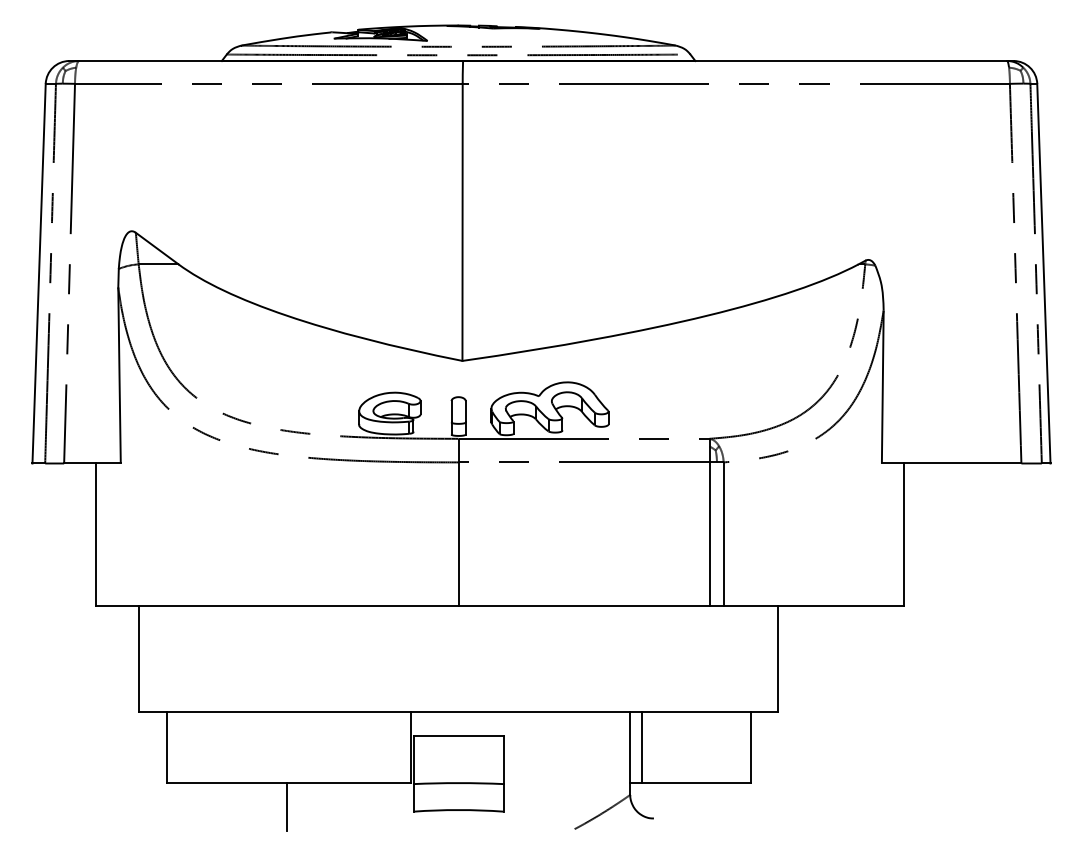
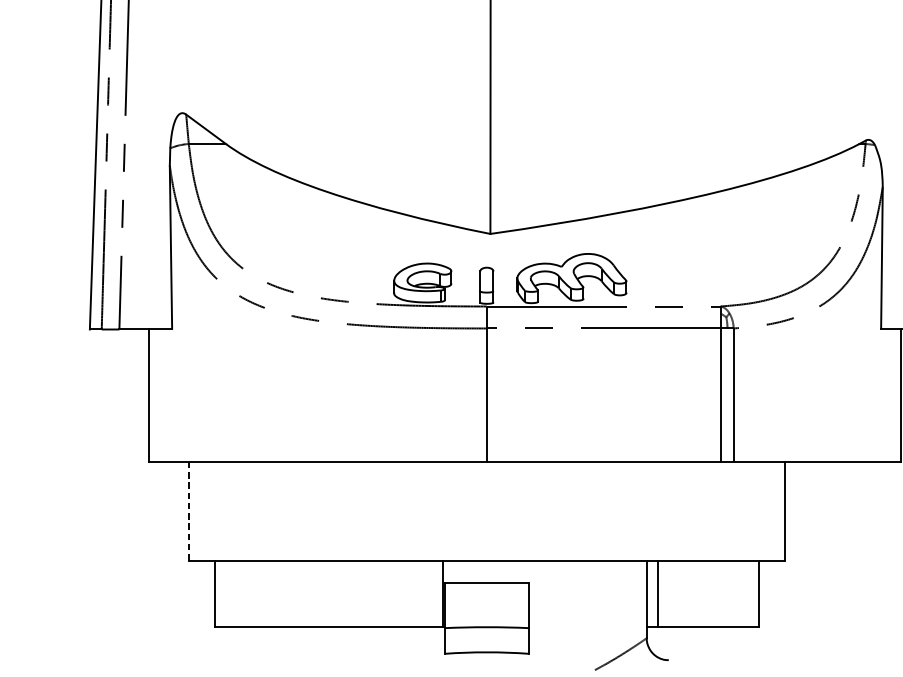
line: (139, 659) -> (189, 512), solid -> dashed
line: (286, 806) -> (326, 649), removed

